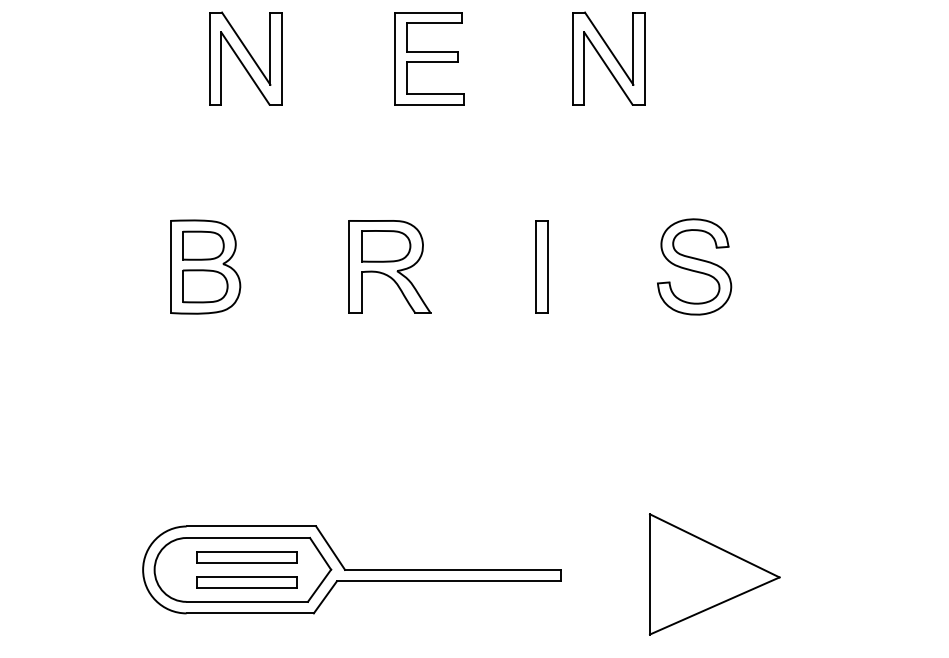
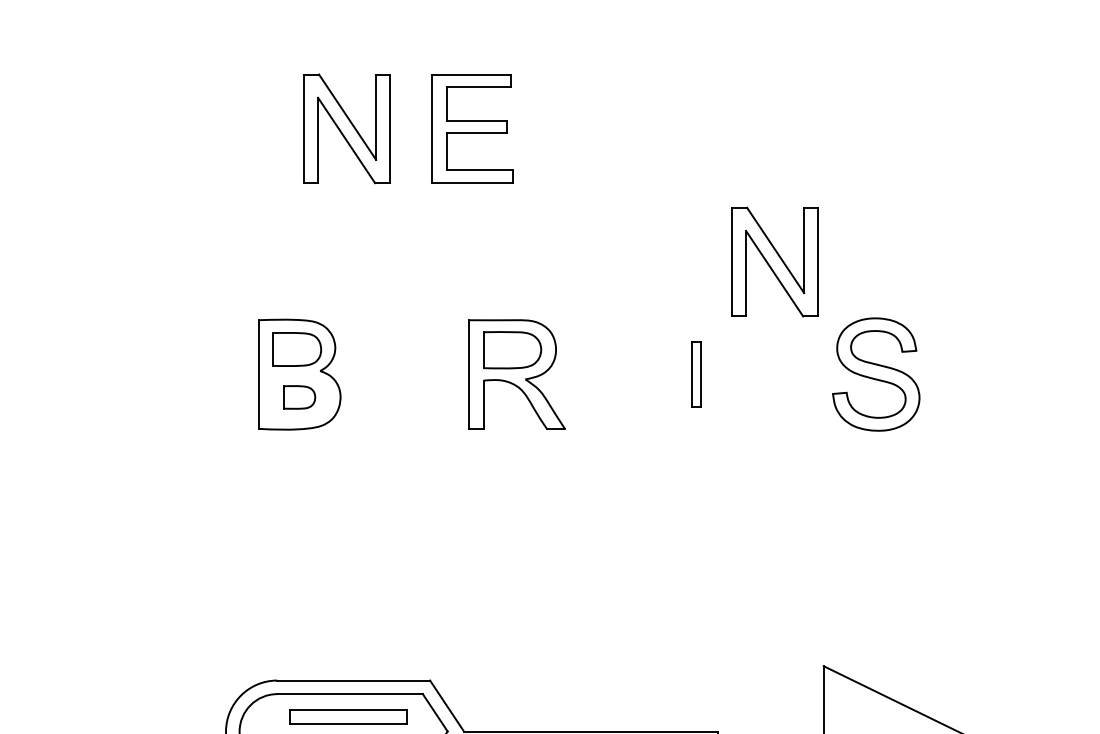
part: (429, 58) -> (472, 128), moved
part: (608, 58) -> (774, 261), moved
part: (541, 266) -> (695, 373), size x0.6
part: (205, 286) -> (299, 397), size x0.6

